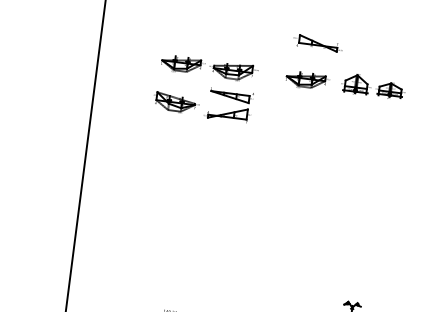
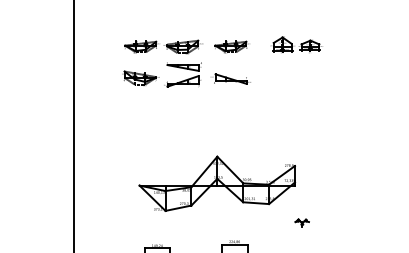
part: (317, 42) -> (230, 78), moved
part: (306, 79) -> (231, 46), moved
part: (254, 244) -> (217, 183), added

